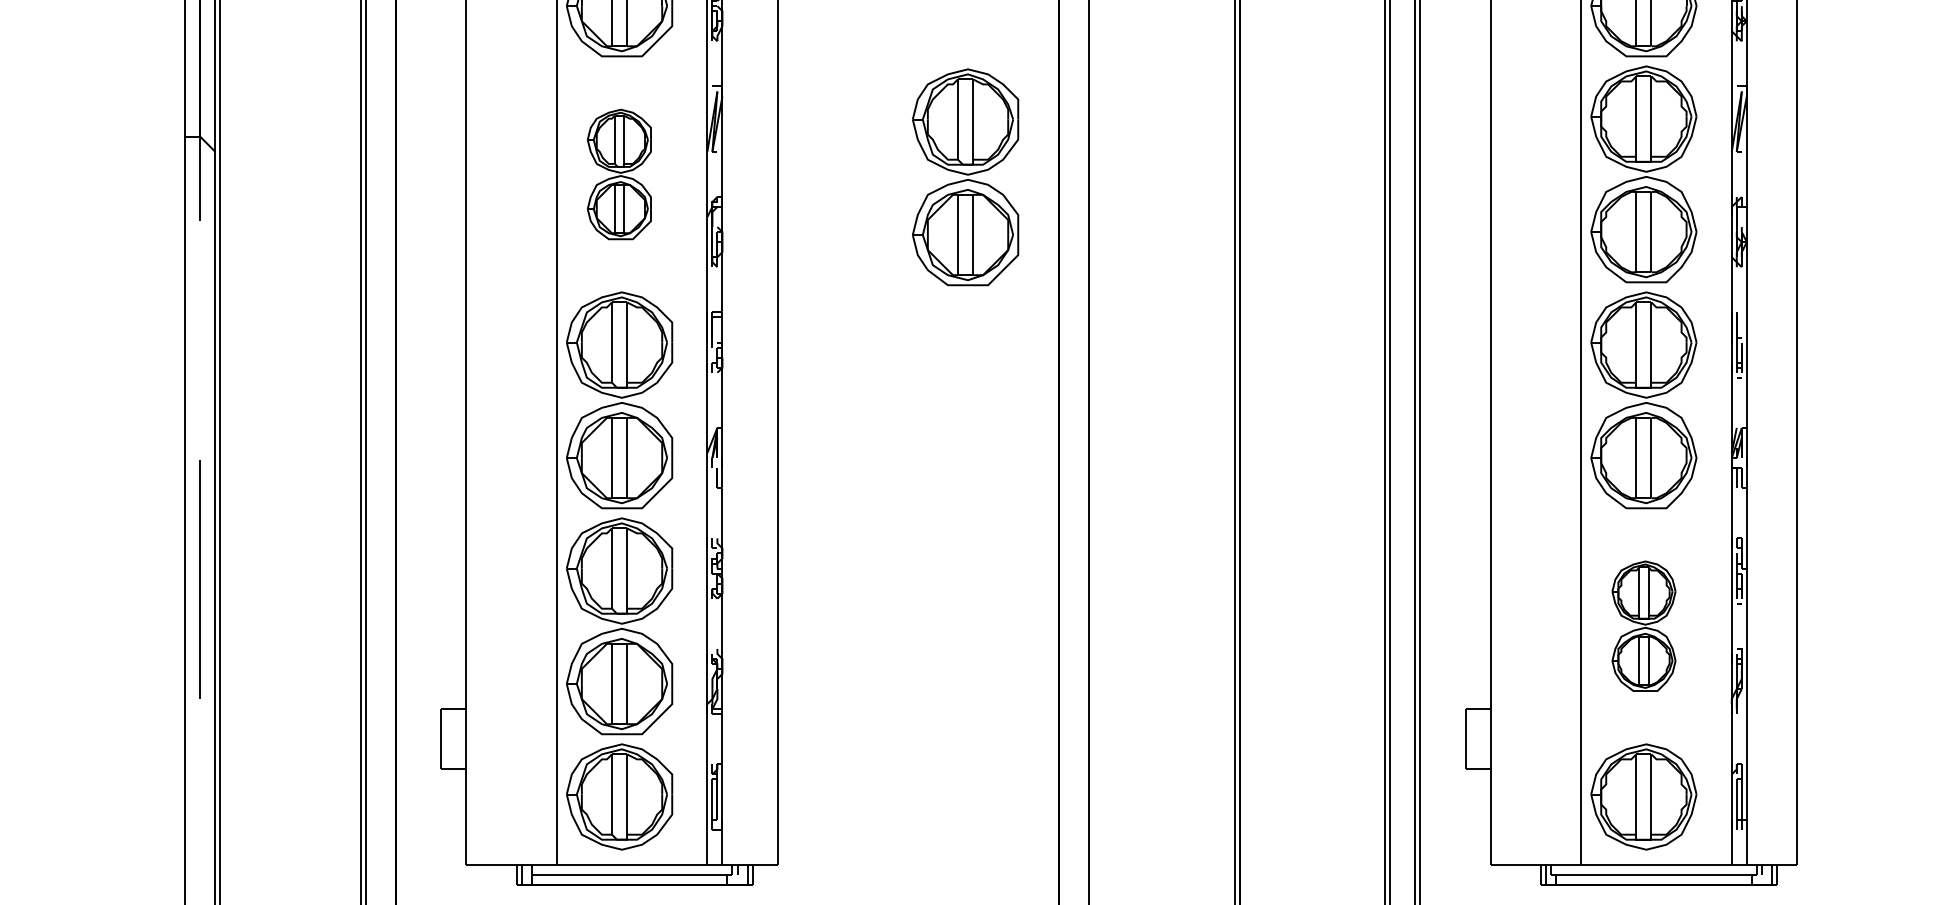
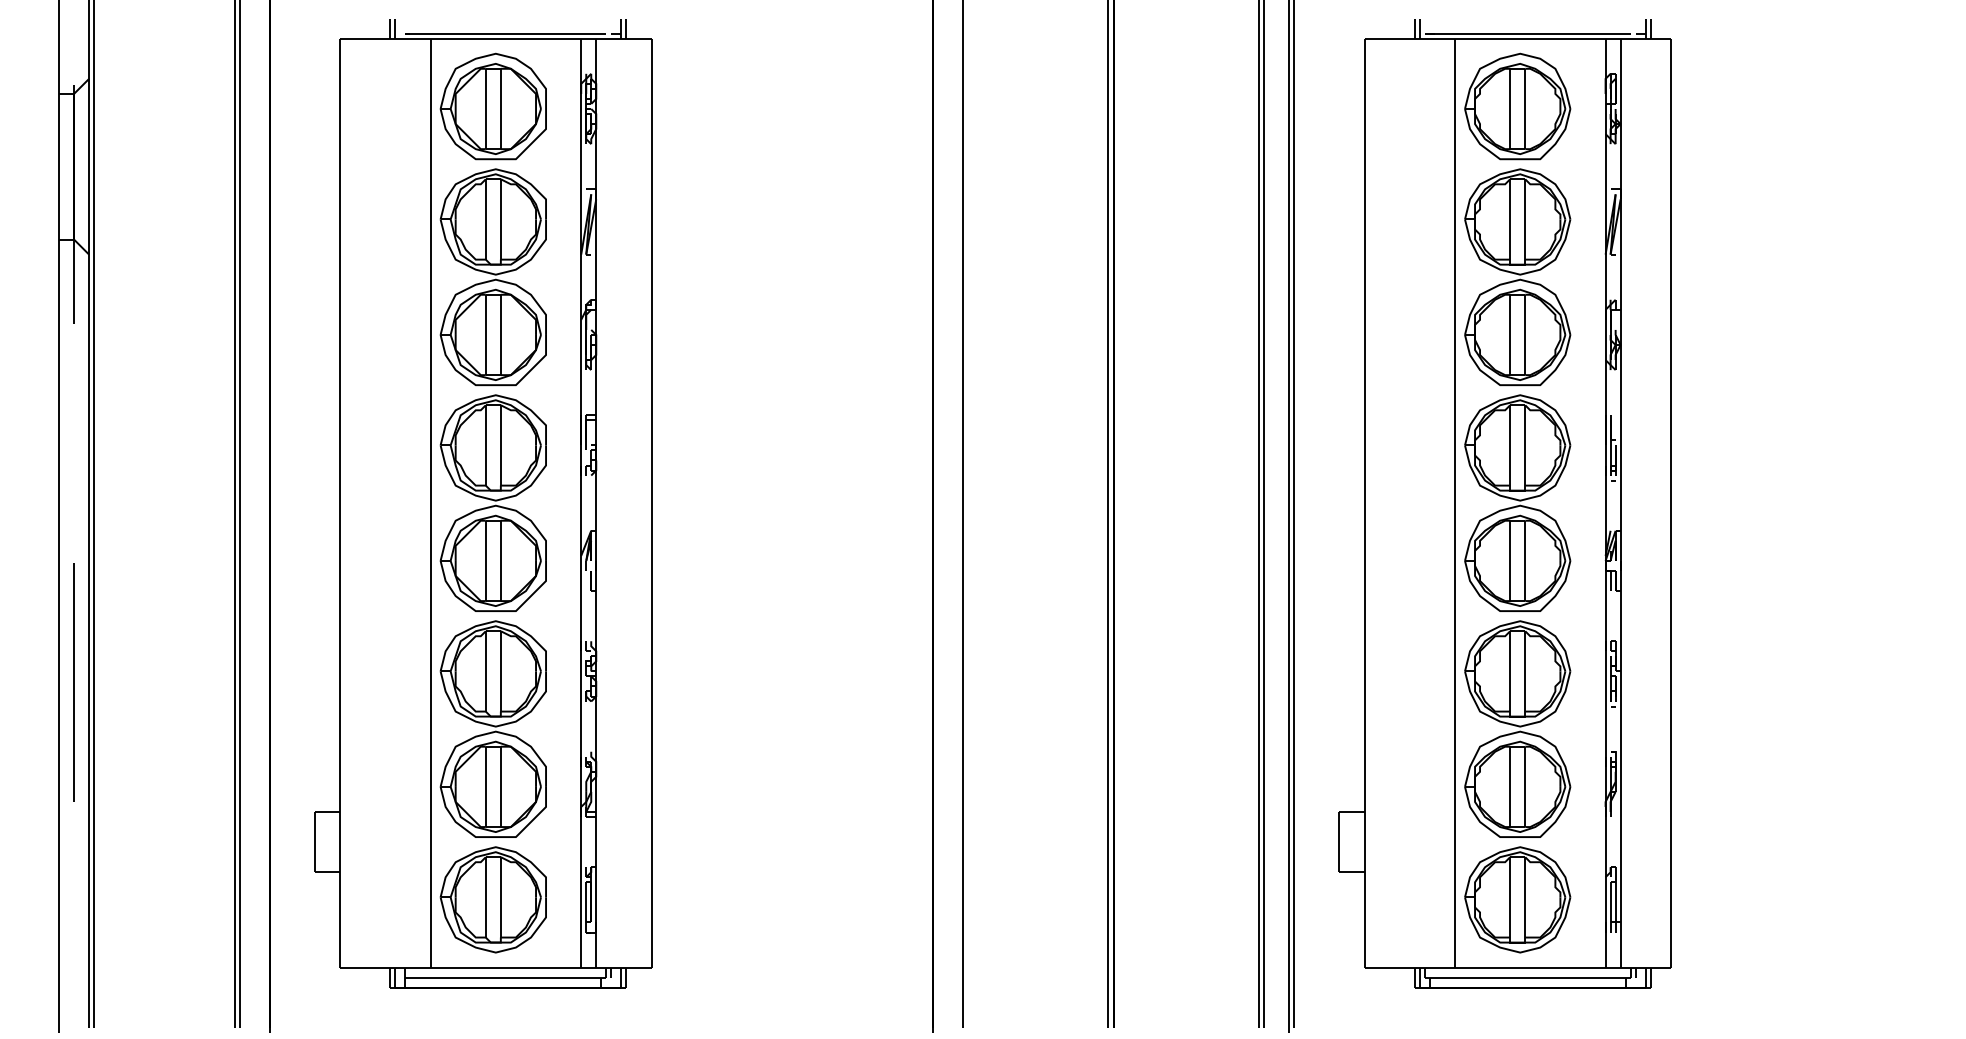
part: (618, 174) -> (492, 277), size x1.67
part: (964, 176) -> (838, 279), removed
part: (1643, 625) -> (1517, 728), size x1.67

